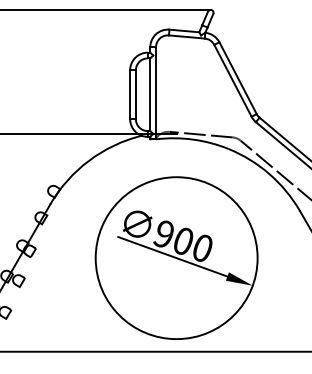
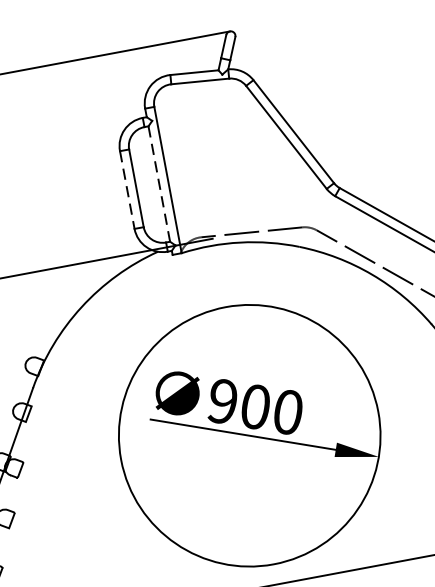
line: (130, 95) -> (128, 191), solid -> dashed
line: (150, 95) -> (159, 185), solid -> dashed

